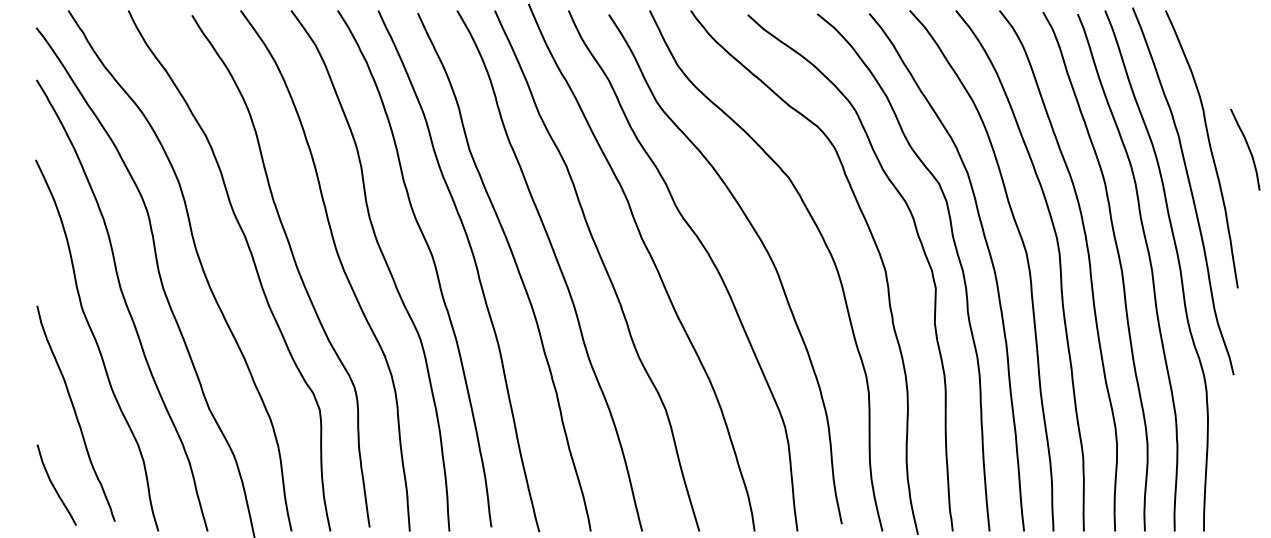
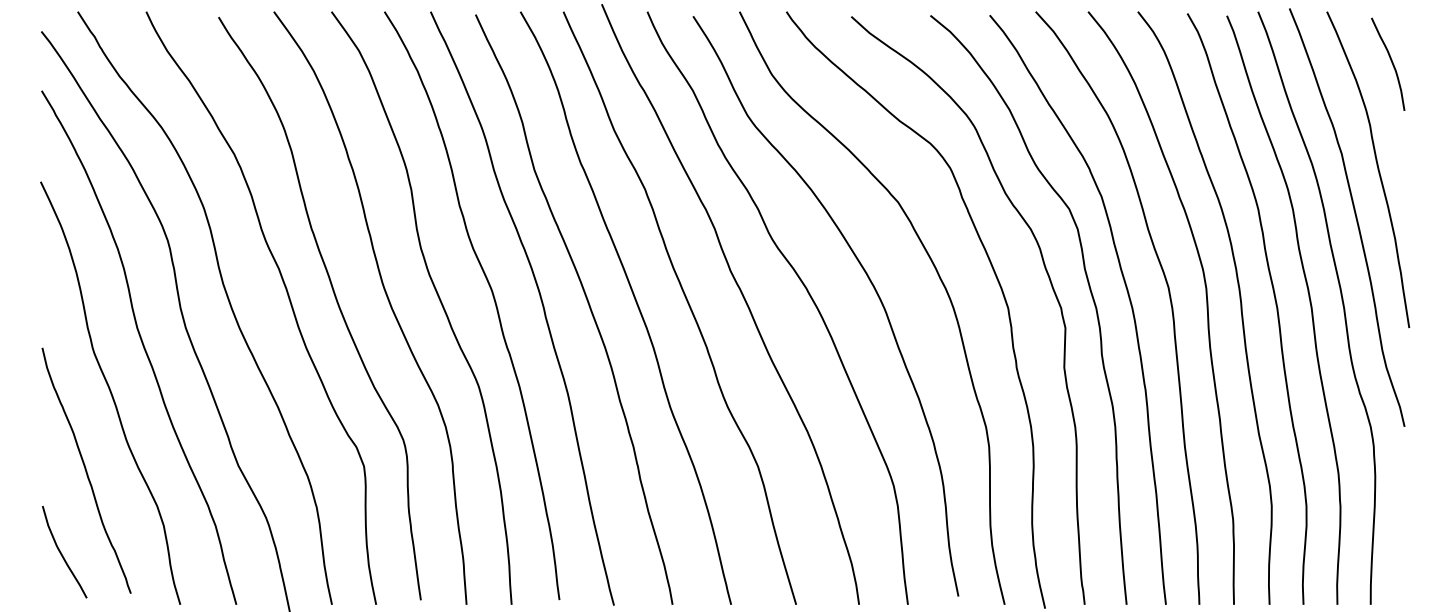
curve: (1247, 147) -> (1390, 61), moved

